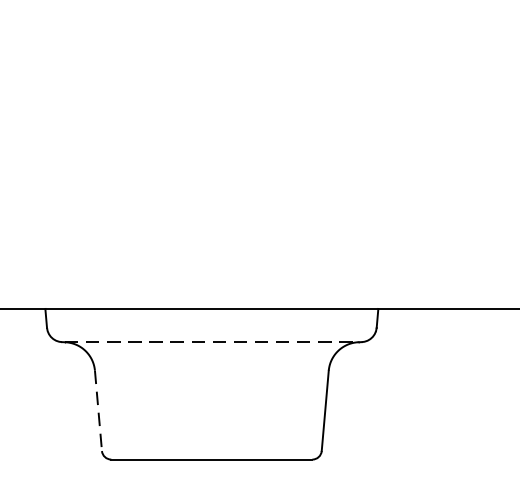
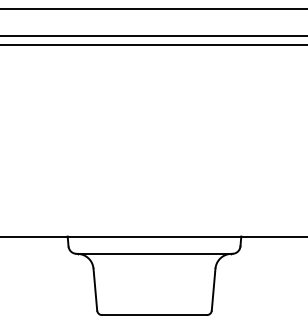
line: (211, 341) -> (154, 253), dashed -> solid
line: (98, 412) -> (95, 290), dashed -> solid

